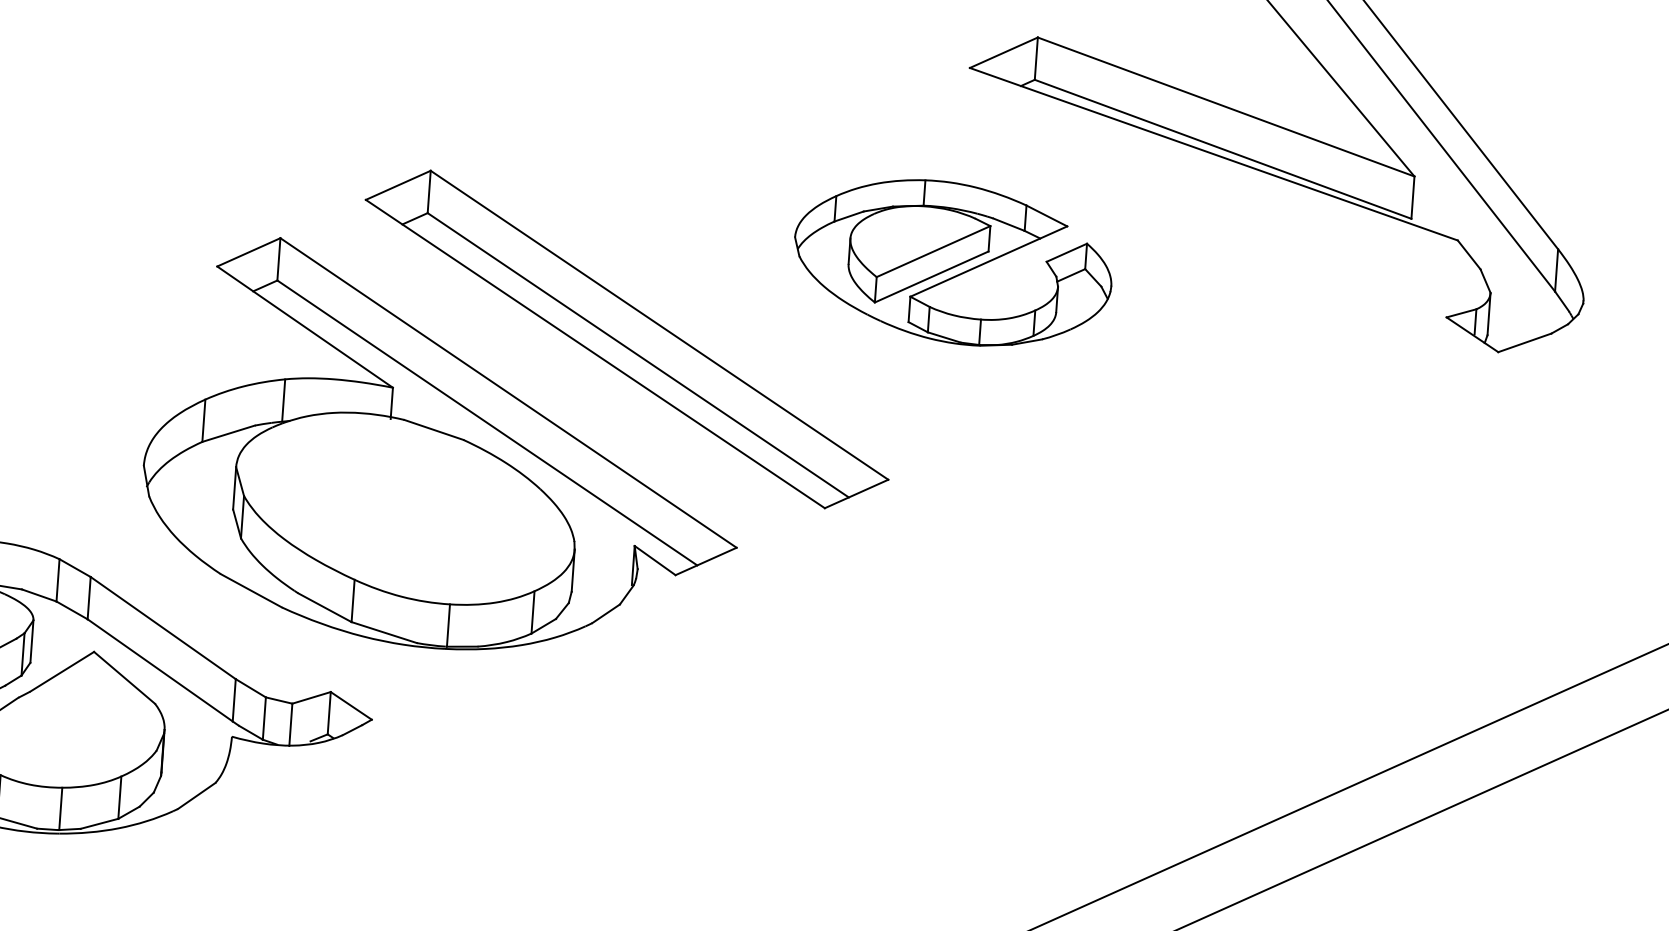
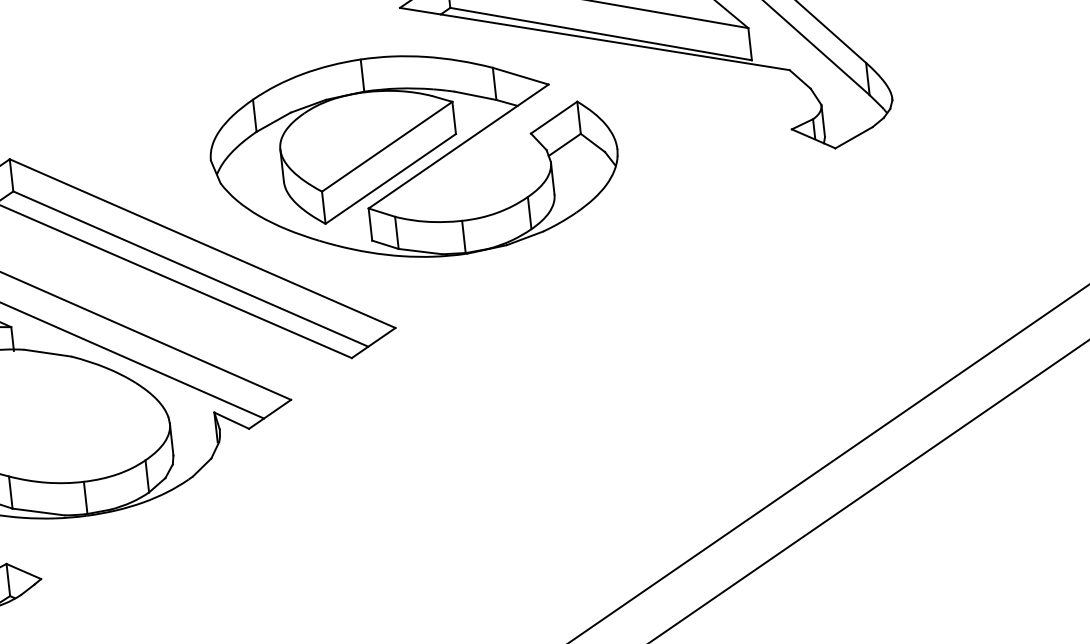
part: (952, 262) -> (413, 156), size x1.67

